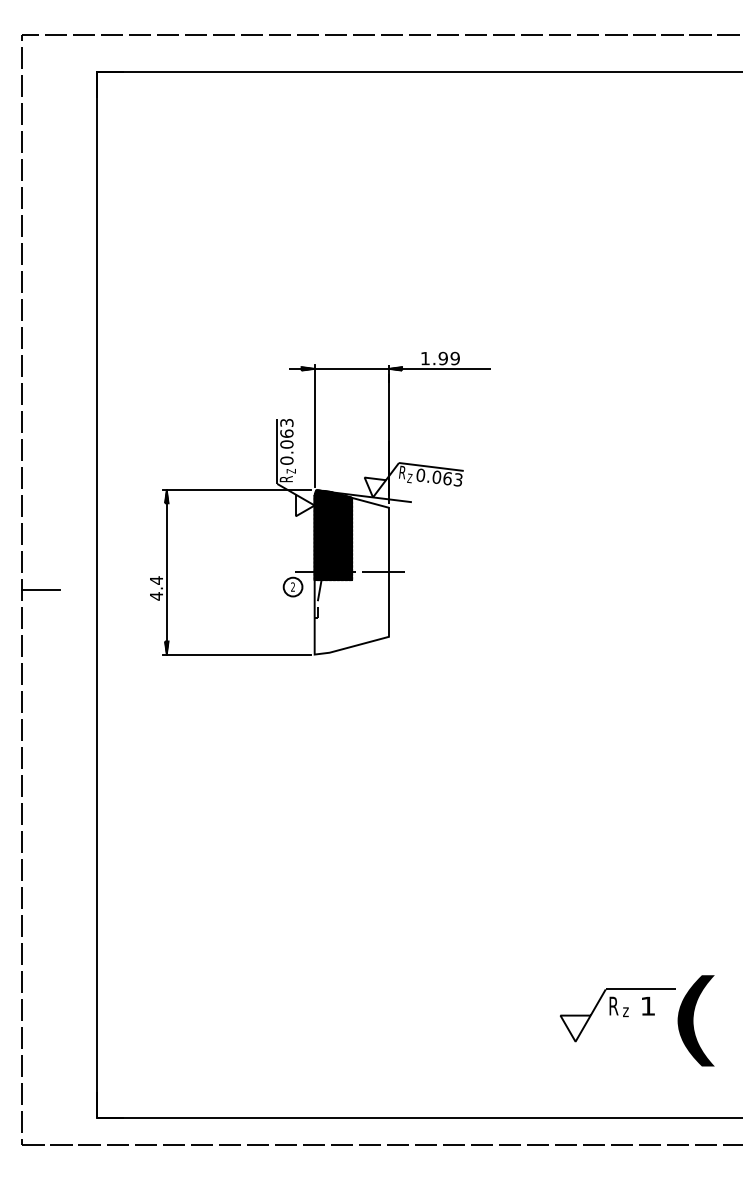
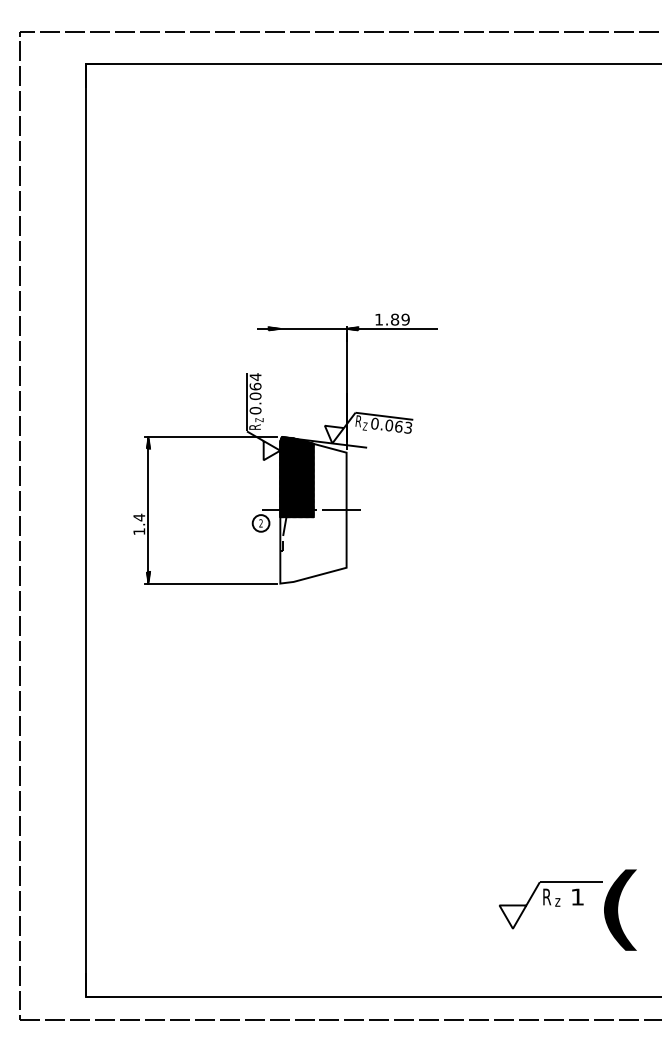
text: (442, 358) -> (394, 319), 1.99 -> 1.89
text: (286, 422) -> (255, 376), 0.063 -> 0.064
line: (314, 425) -> (280, 379), removed
line: (40, 590) -> (35, 526), removed
text: (156, 596) -> (139, 531), 4.4 -> 1.4

